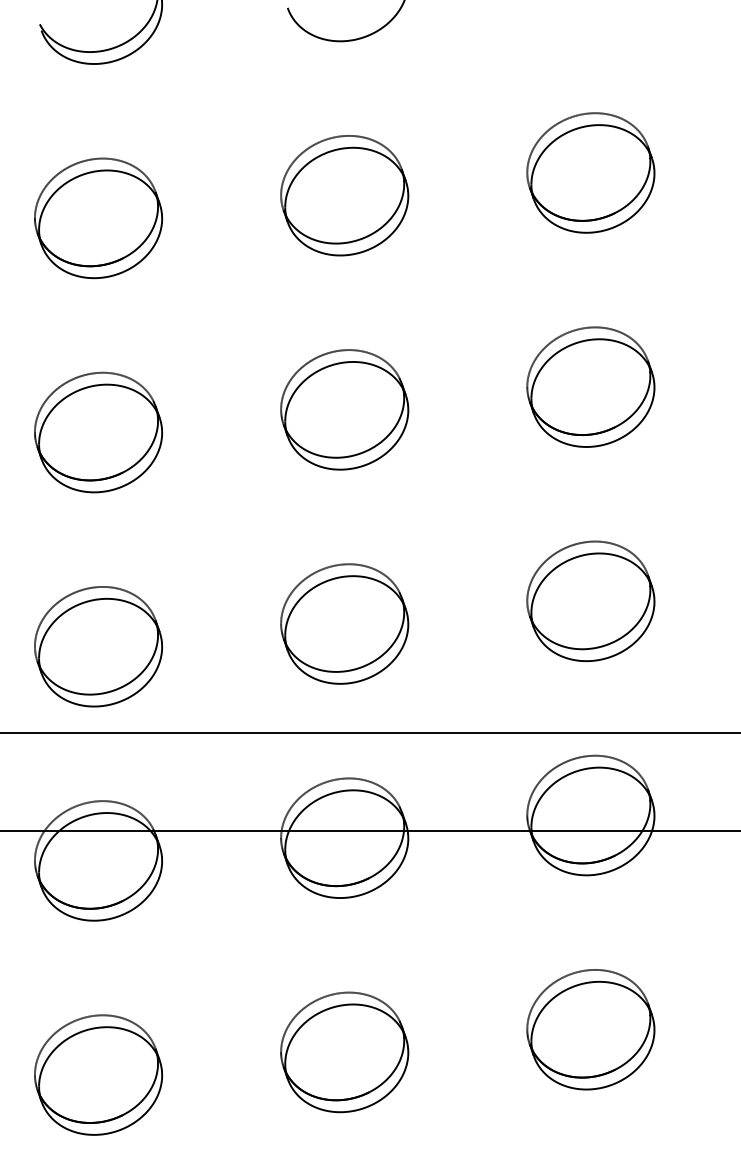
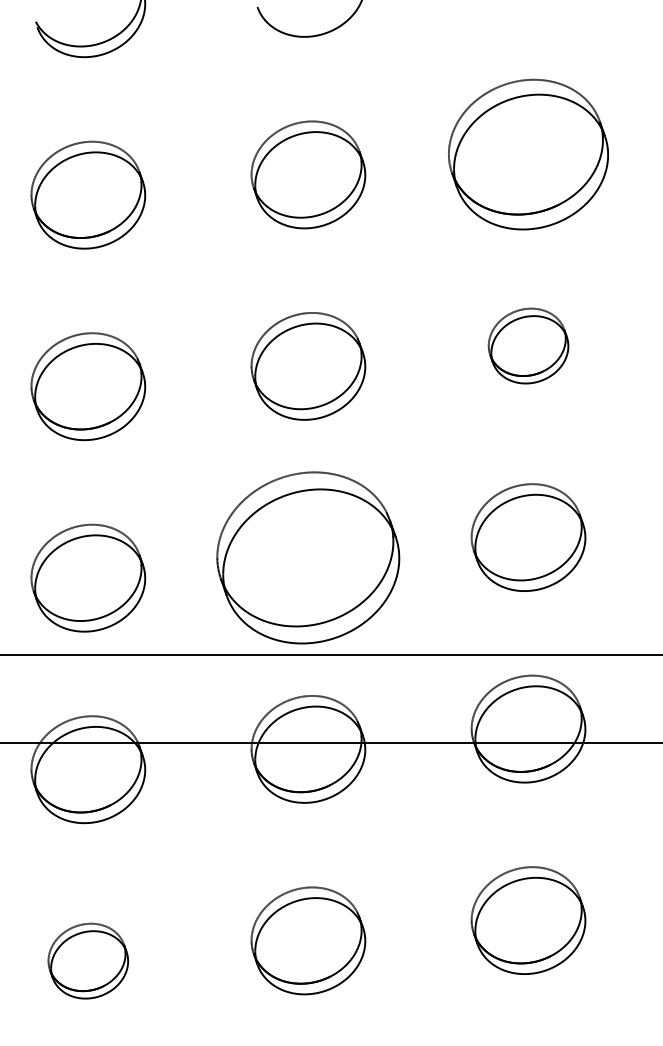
part: (590, 172) -> (528, 154), size x1.4
part: (590, 386) -> (528, 345), size x0.7
part: (344, 623) -> (308, 557), size x1.6
part: (98, 1074) -> (88, 960), size x0.7

